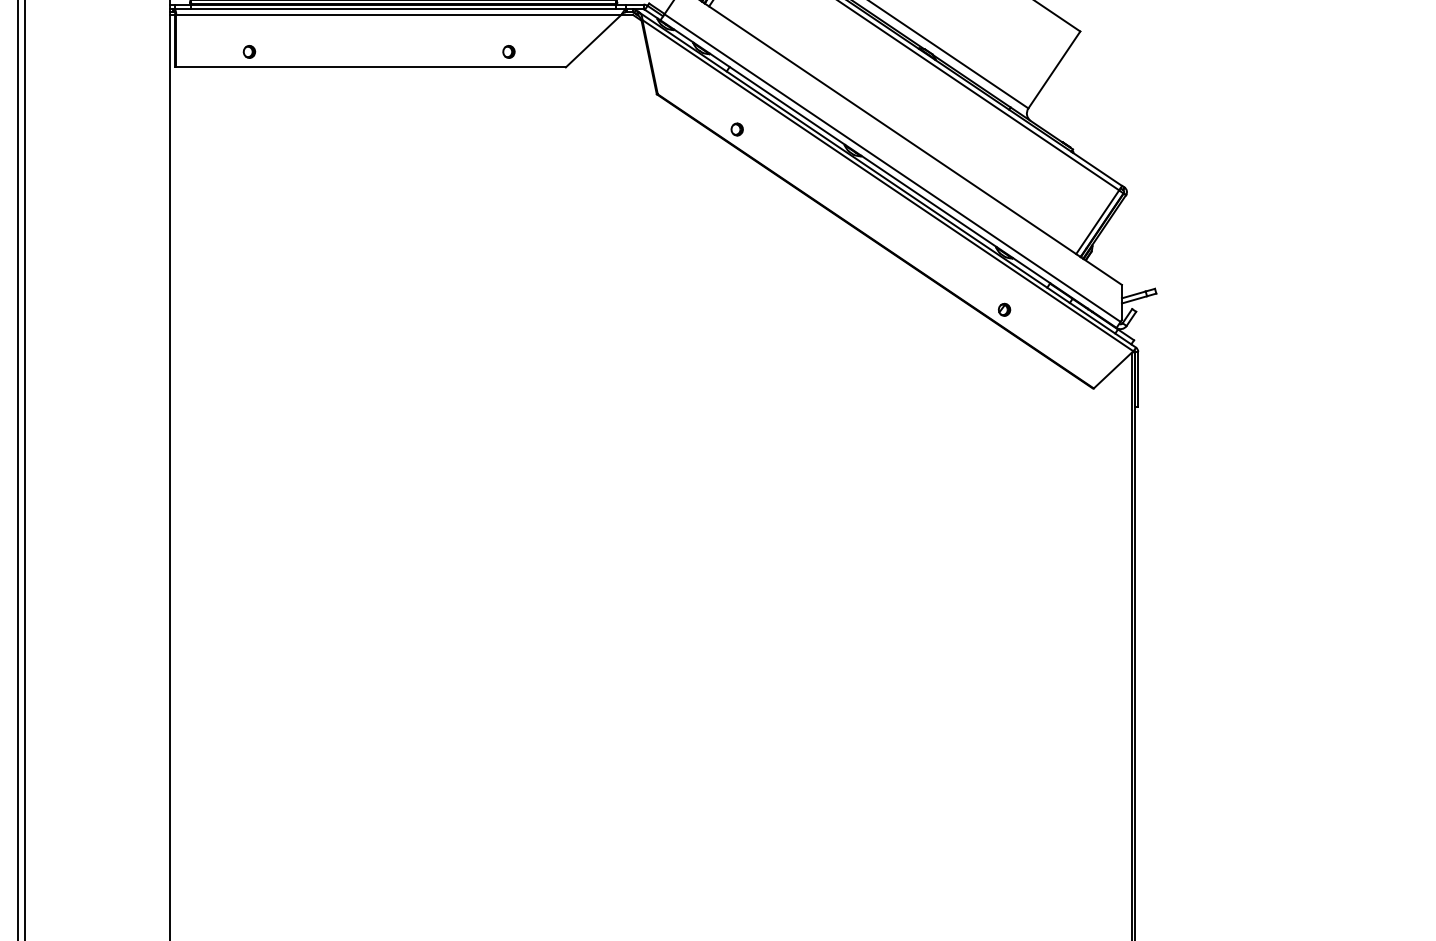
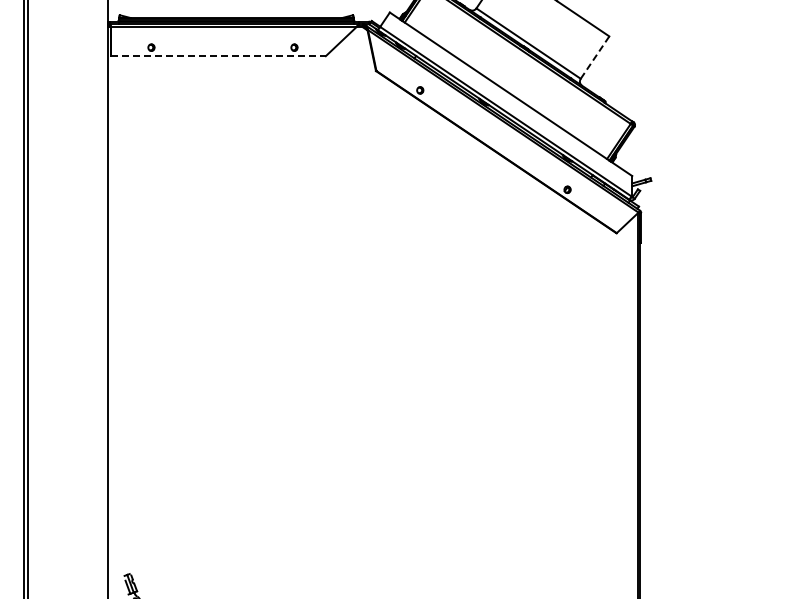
line: (371, 67) -> (218, 56), solid -> dashed
line: (1055, 69) -> (595, 57), solid -> dashed

